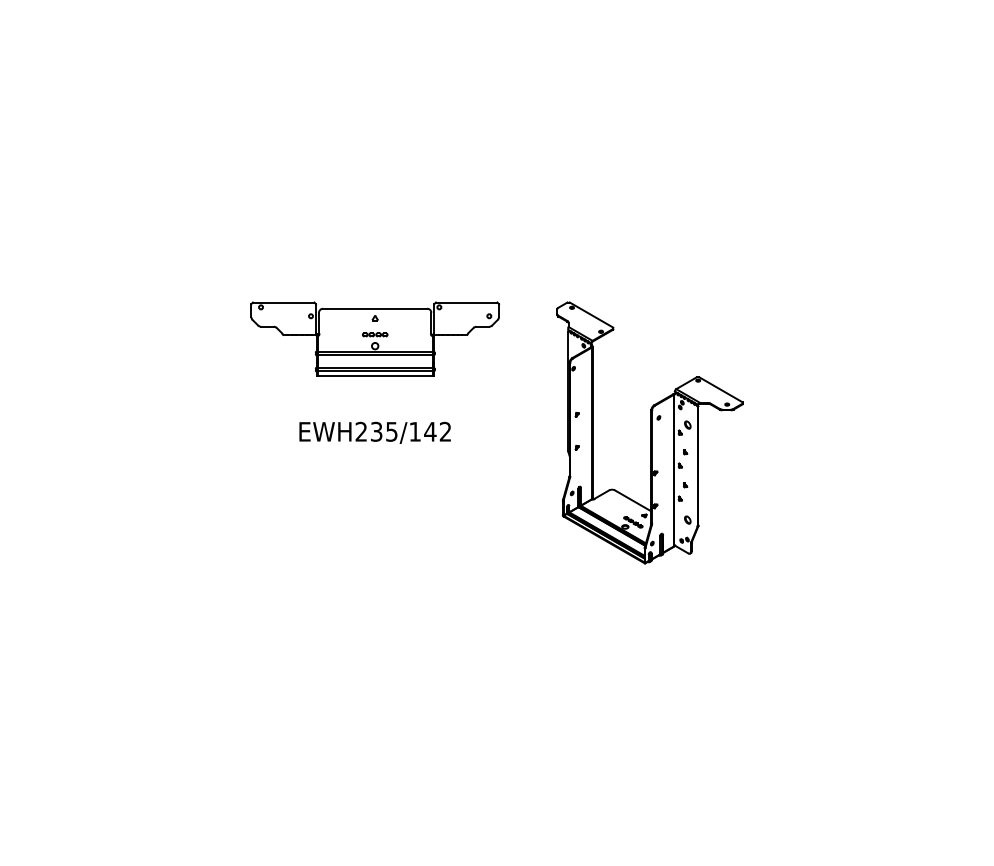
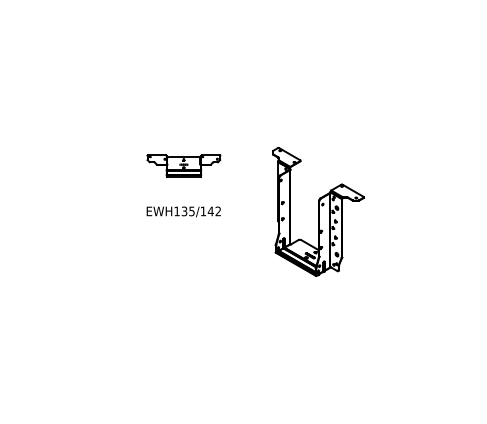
part: (374, 338) -> (183, 165), size x0.6
text: (360, 431) -> (176, 211), EWH235/142 -> EWH135/142

